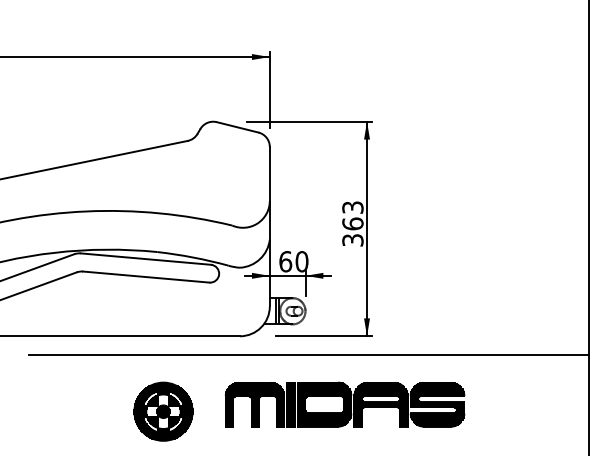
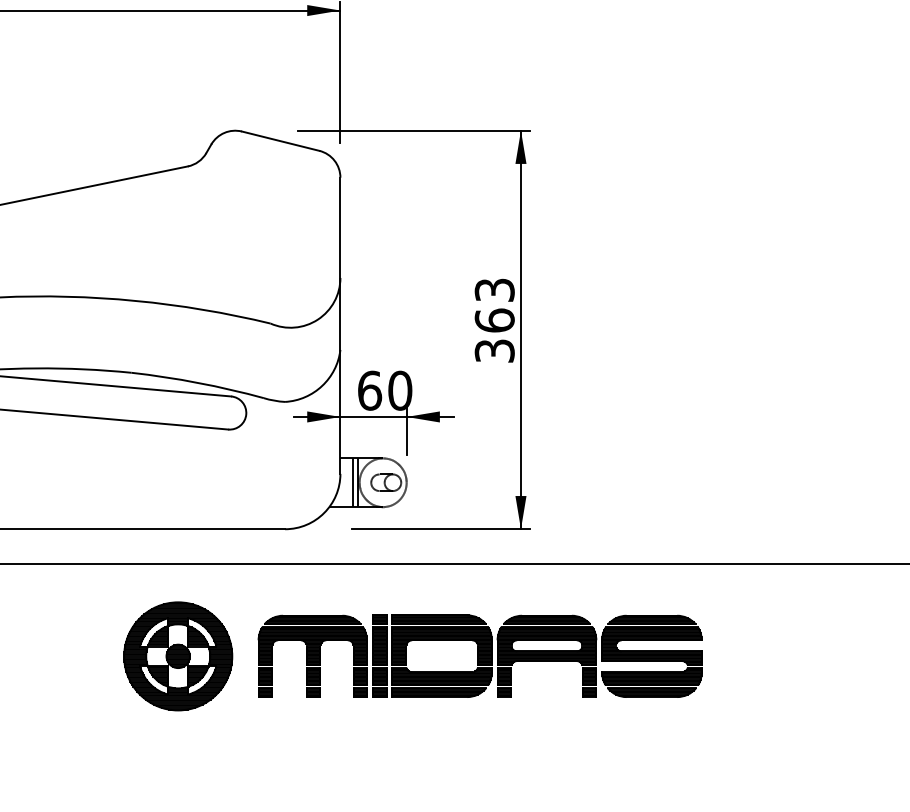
part: (163, 411) -> (178, 655), moved

